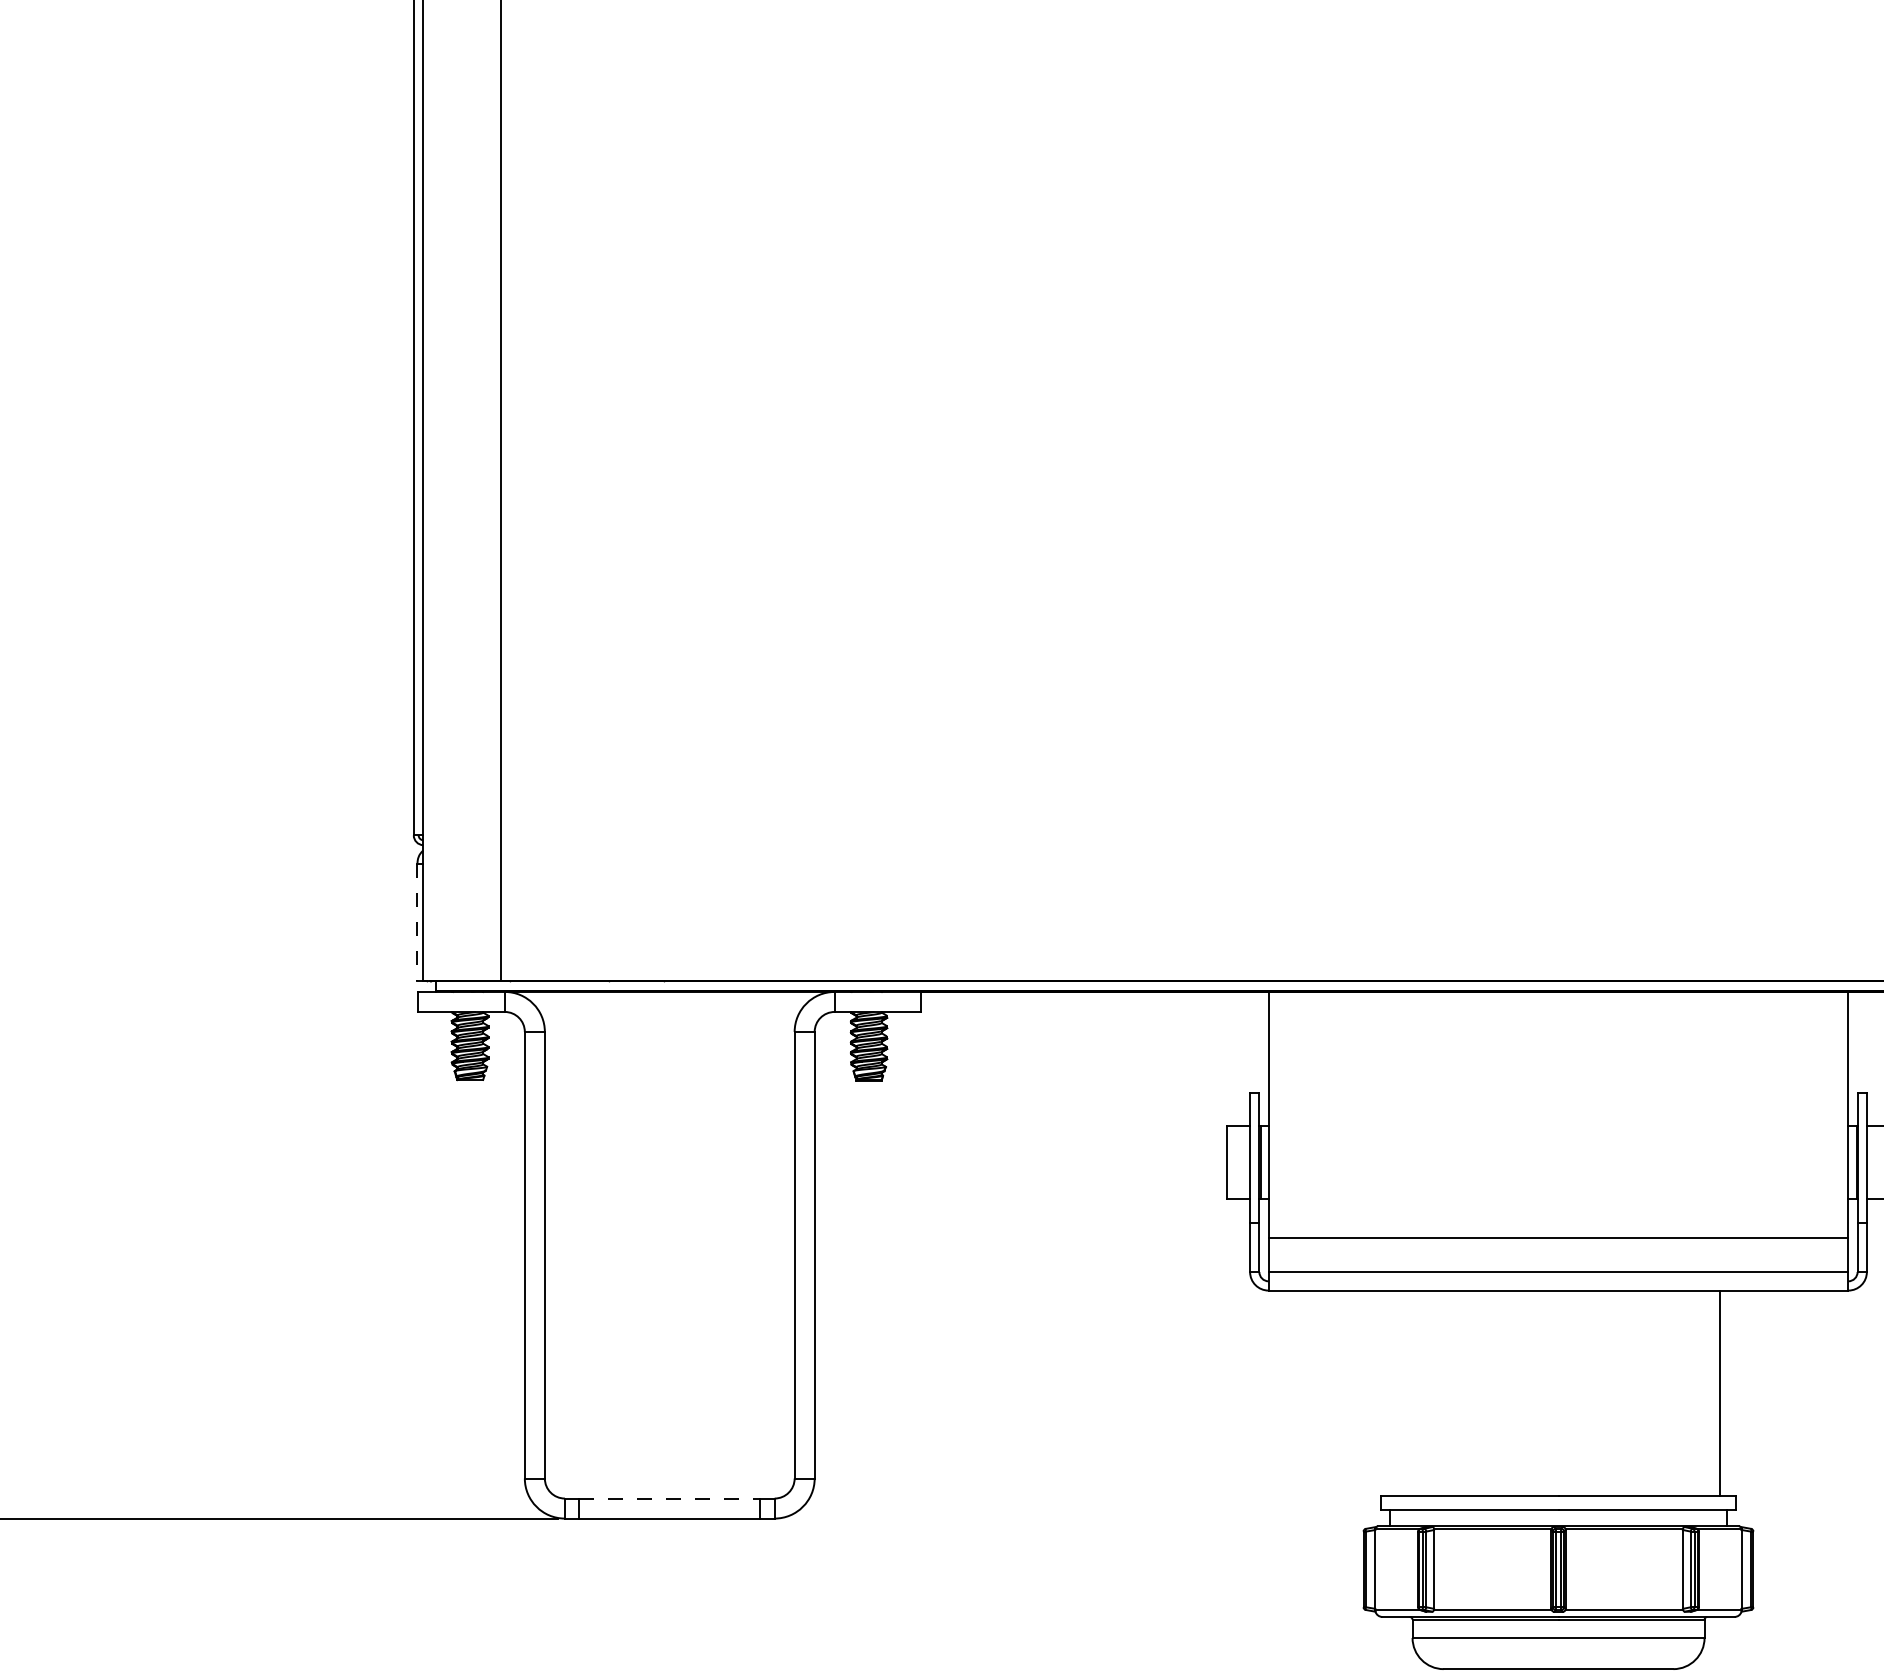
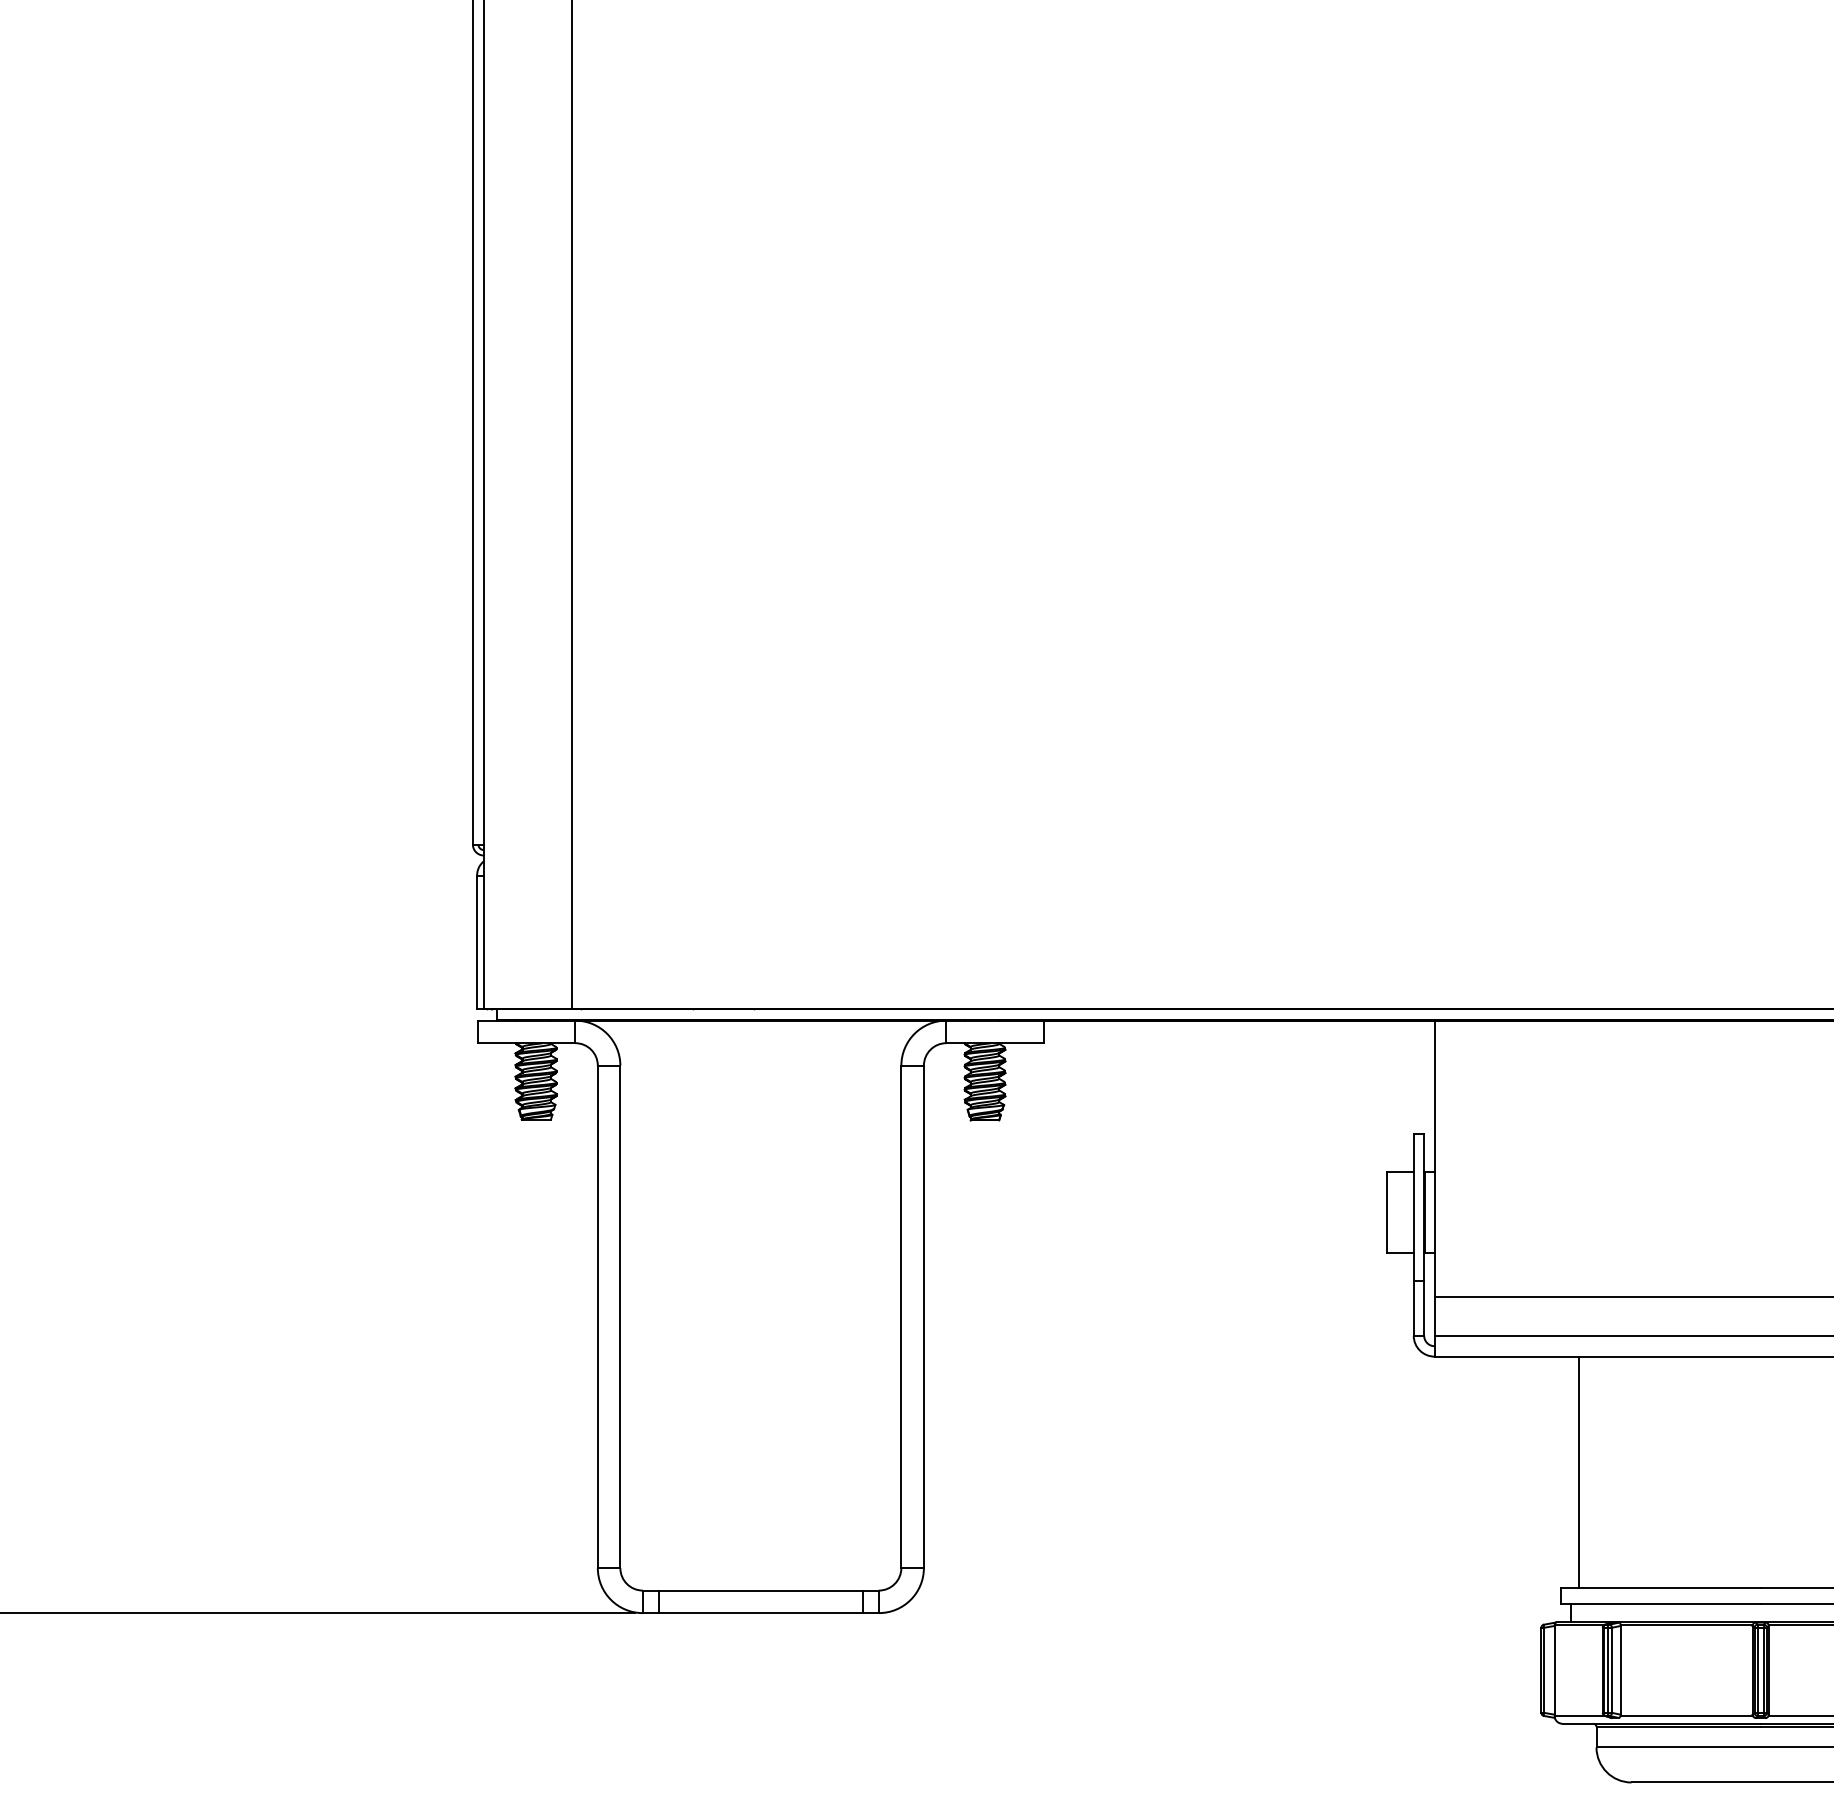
line: (417, 922) -> (477, 942), dashed -> solid
line: (1396, 1392) -> (1578, 1471), added
line: (670, 1498) -> (761, 1590), dashed -> solid

